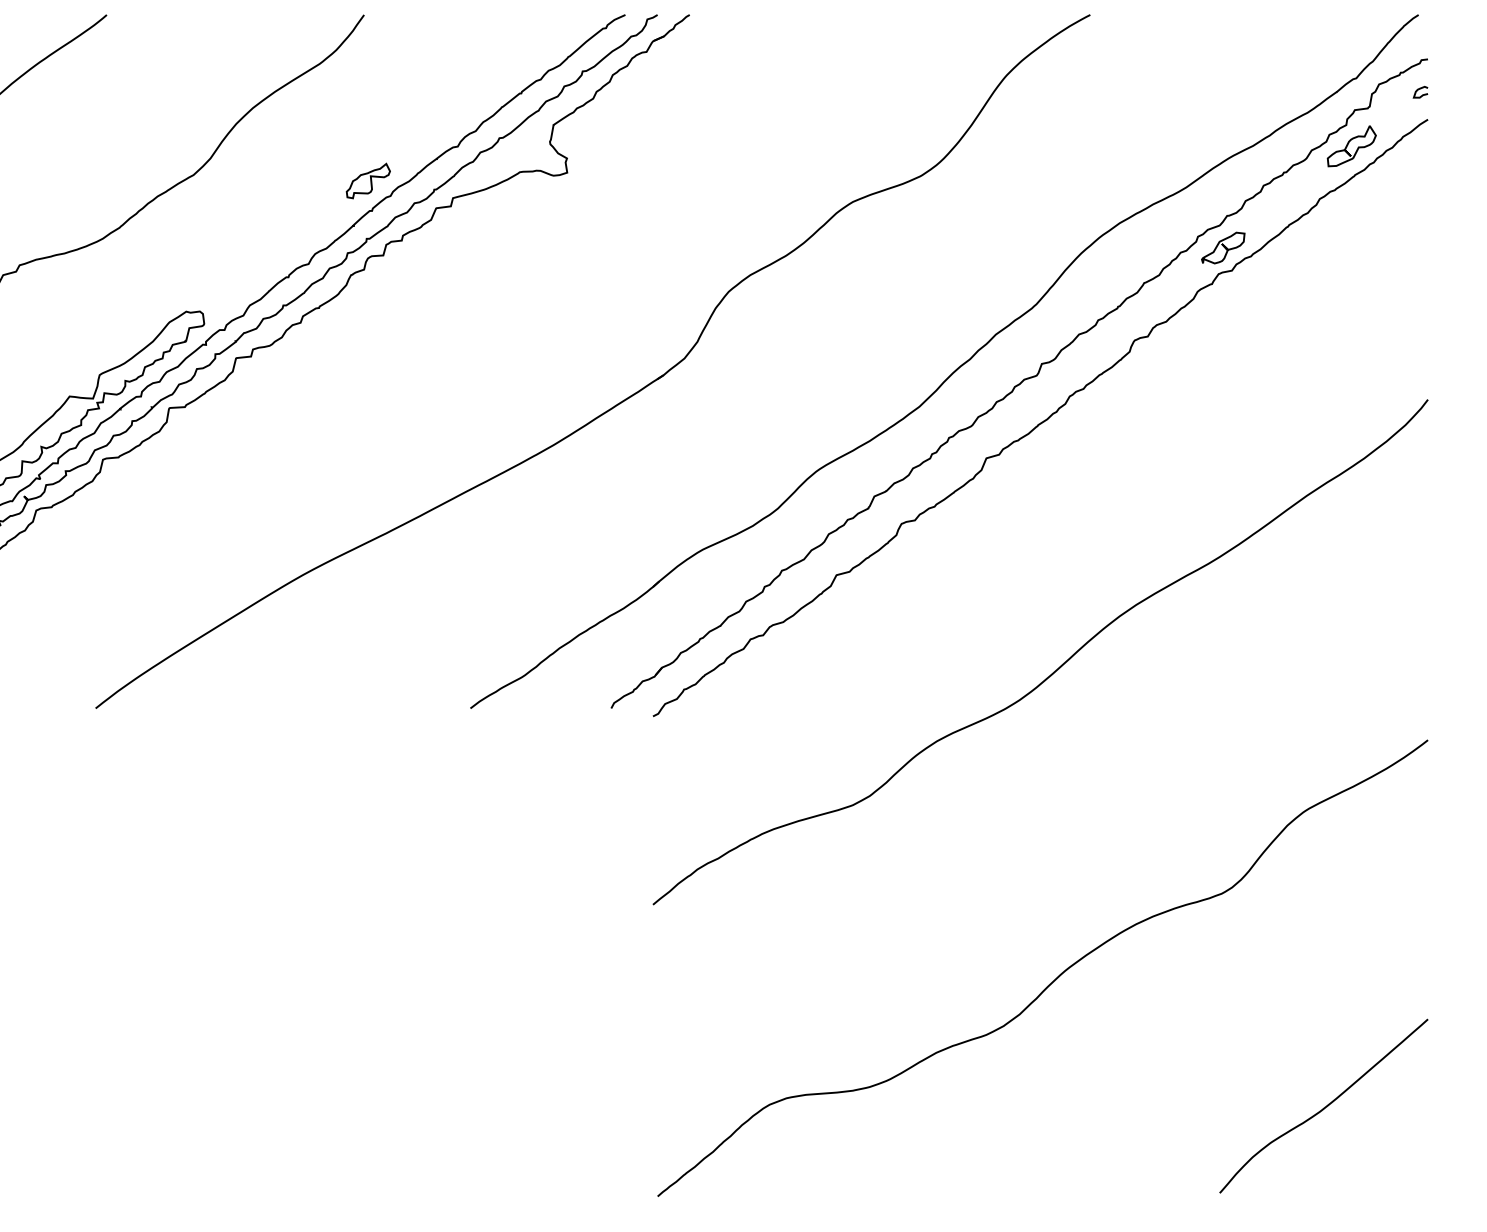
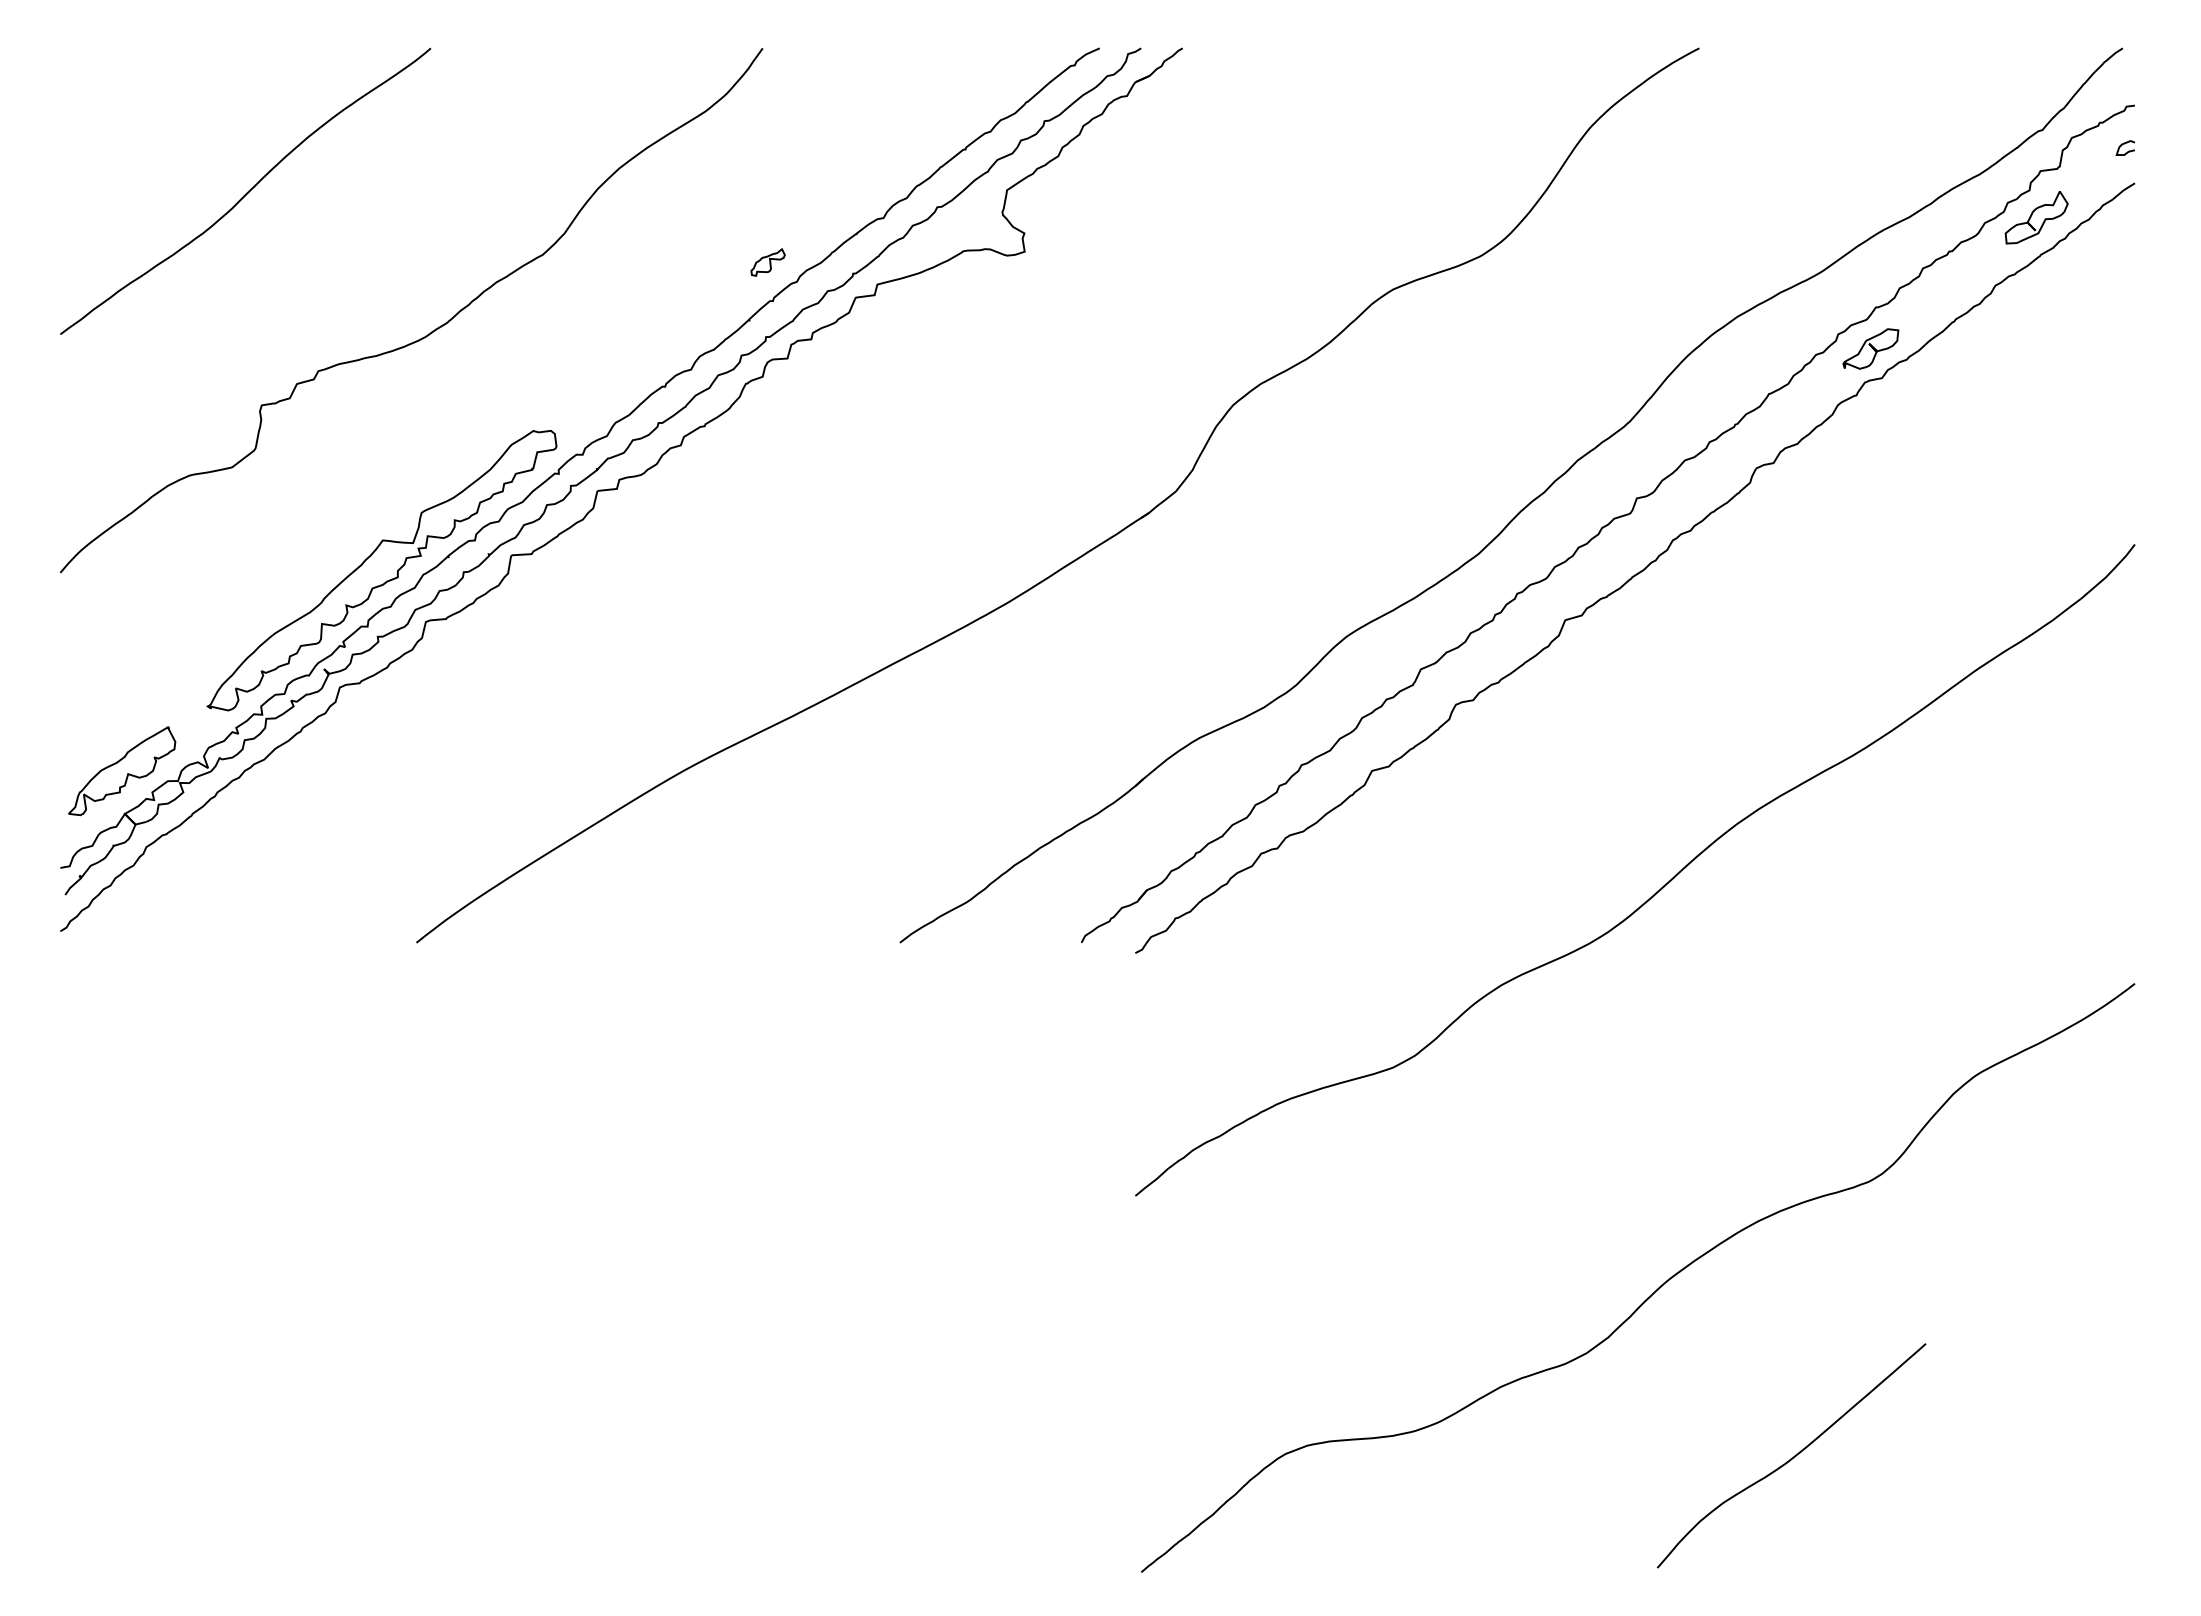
part: (367, 181) -> (767, 262), size x0.6
curve: (1323, 1107) -> (1791, 1457), moved

